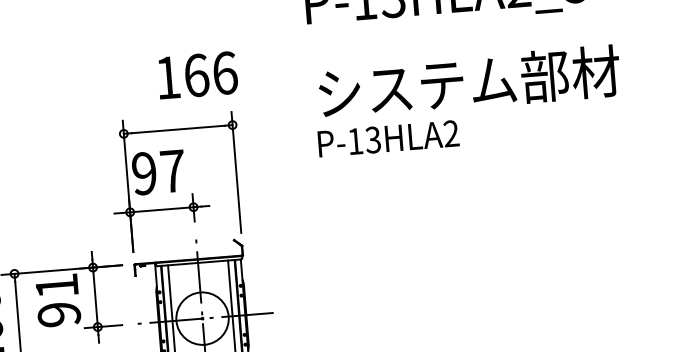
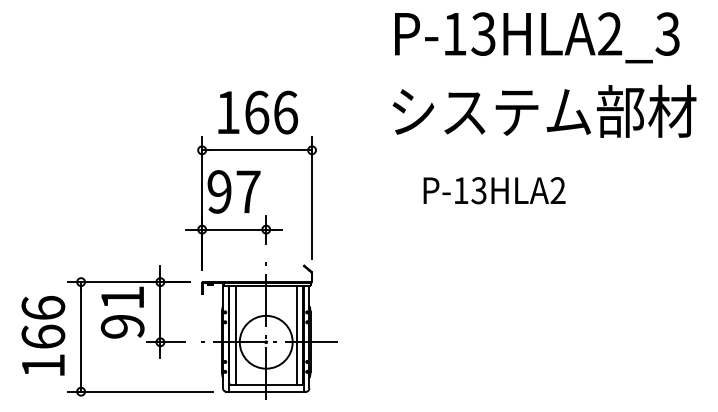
text: (197, 75) -> (257, 112), moved
text: (469, 81) -> (544, 110), moved
text: (388, 138) -> (494, 190), moved

